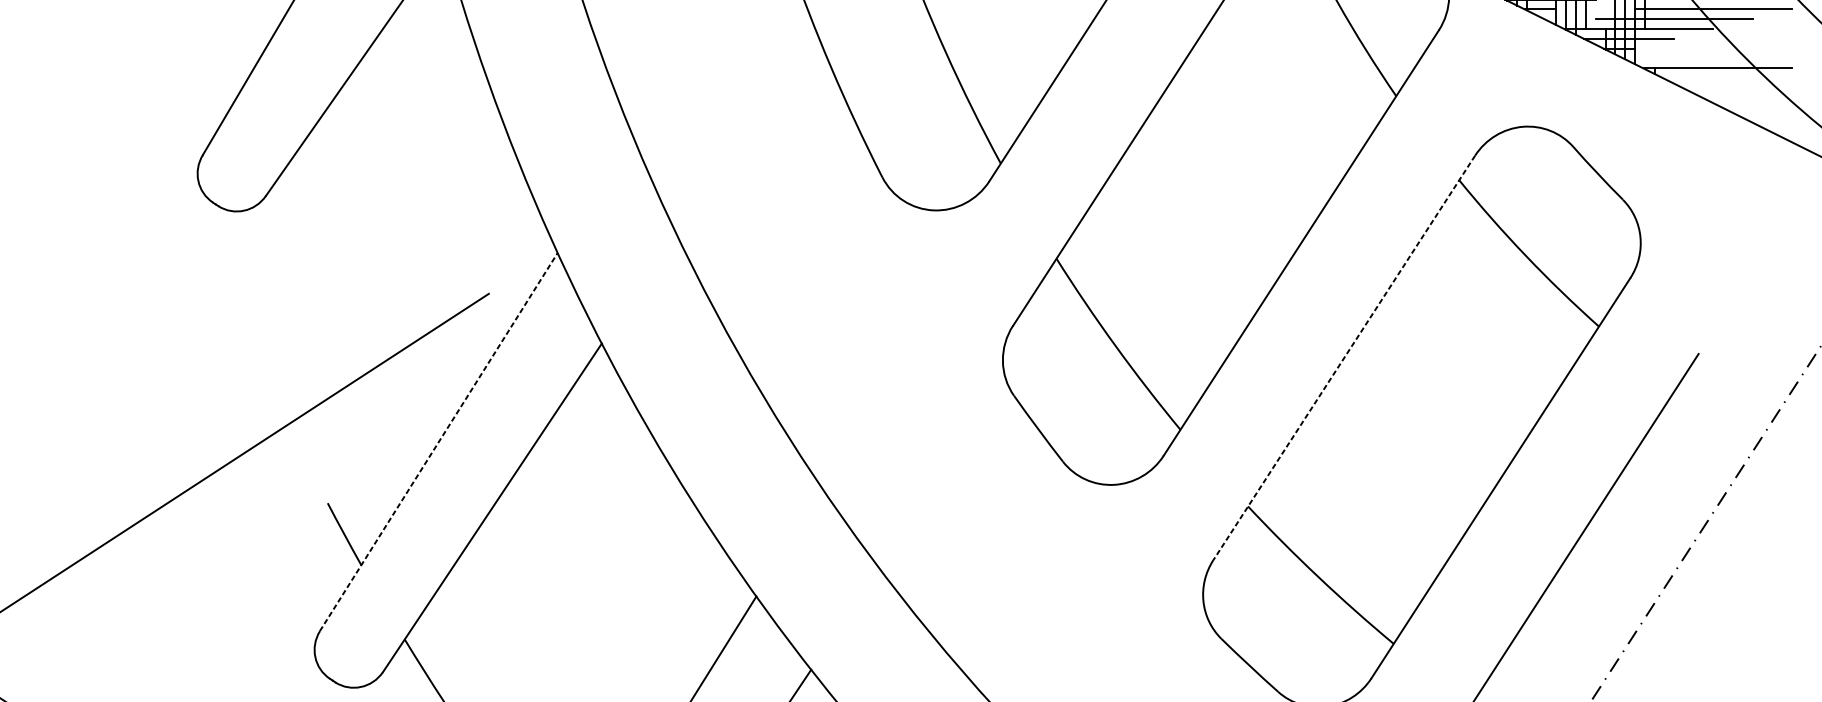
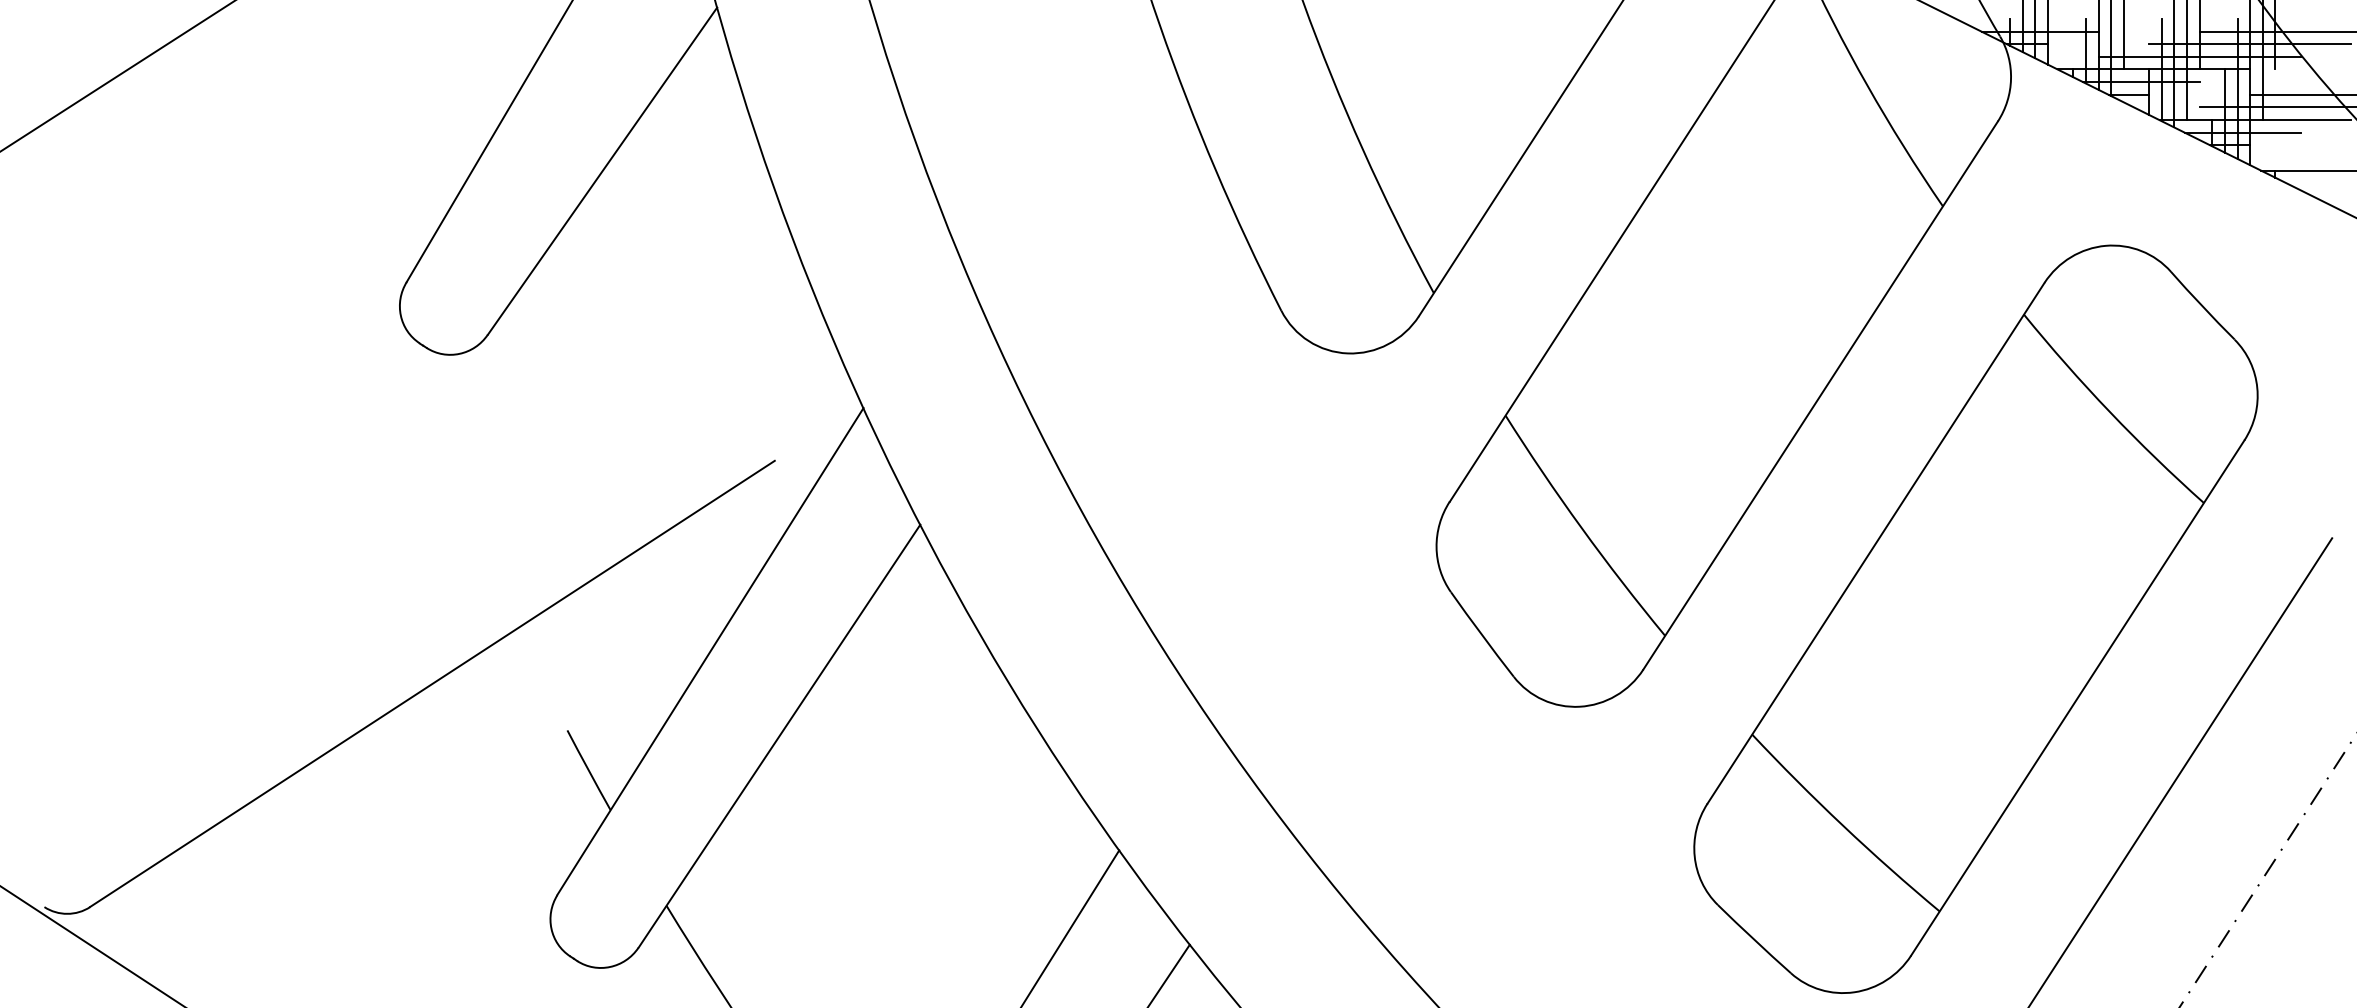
line: (1343, 358) -> (1875, 543), dashed -> solid
line: (438, 441) -> (710, 651), dashed -> solid

